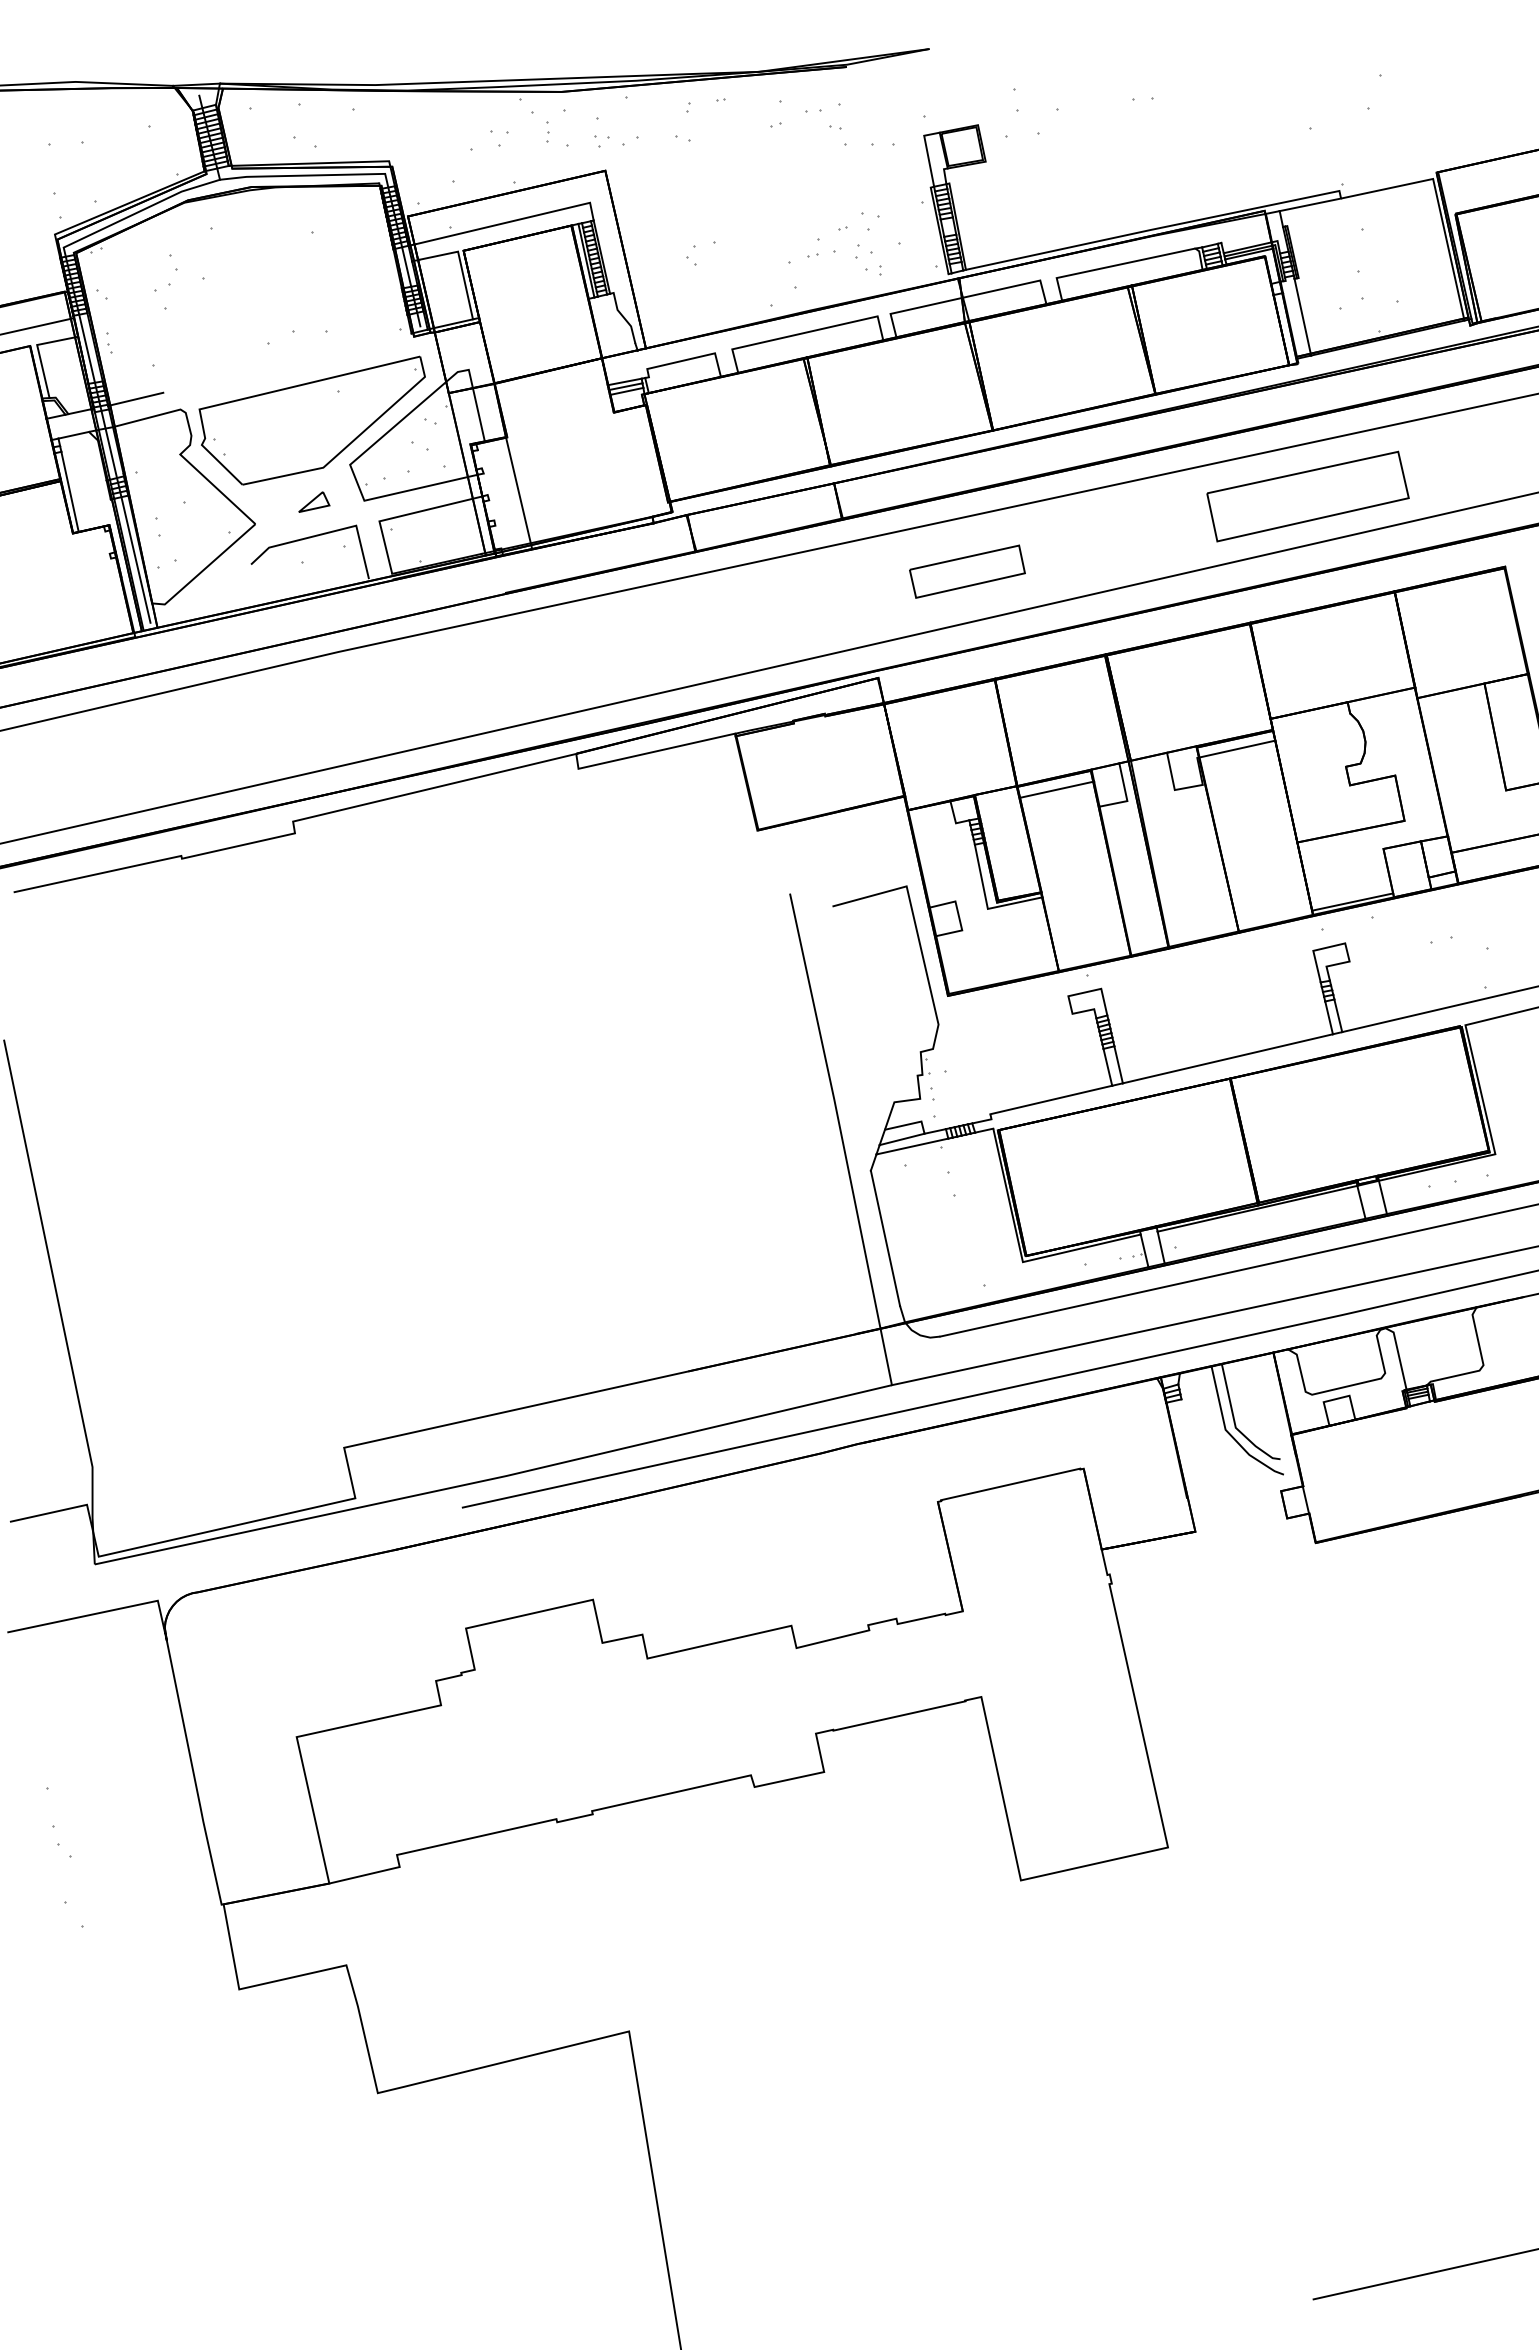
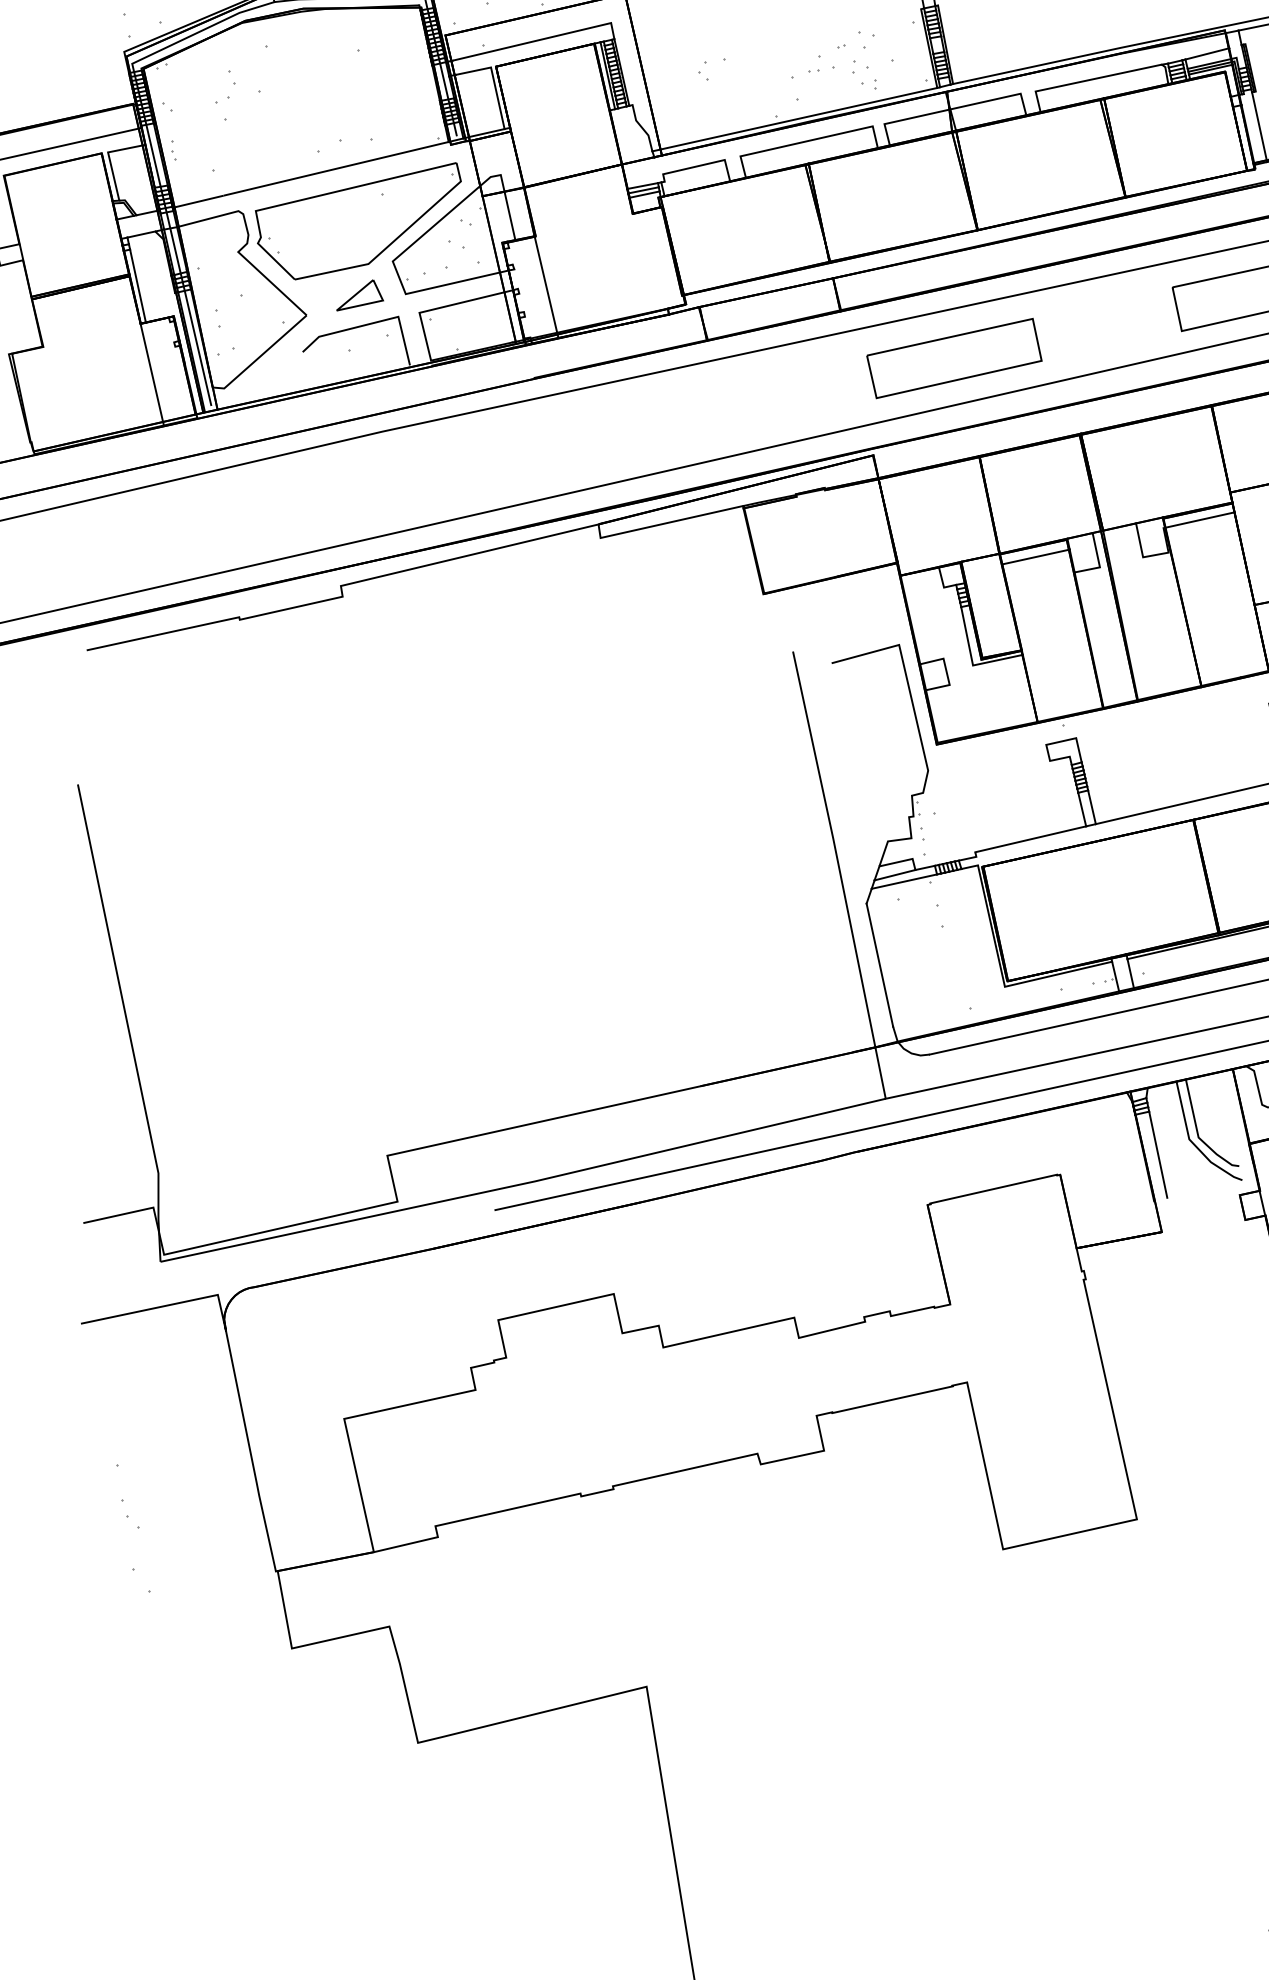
line: (1245, 236) -> (1207, 53), added
line: (791, 308) -> (794, 119), added
line: (288, 362) -> (336, 168), added
part: (314, 501) -> (360, 294), size x1.67
part: (967, 571) -> (954, 358), size x1.67
line: (85, 589) -> (152, 374), added
line: (1191, 1446) -> (1158, 1154), added

